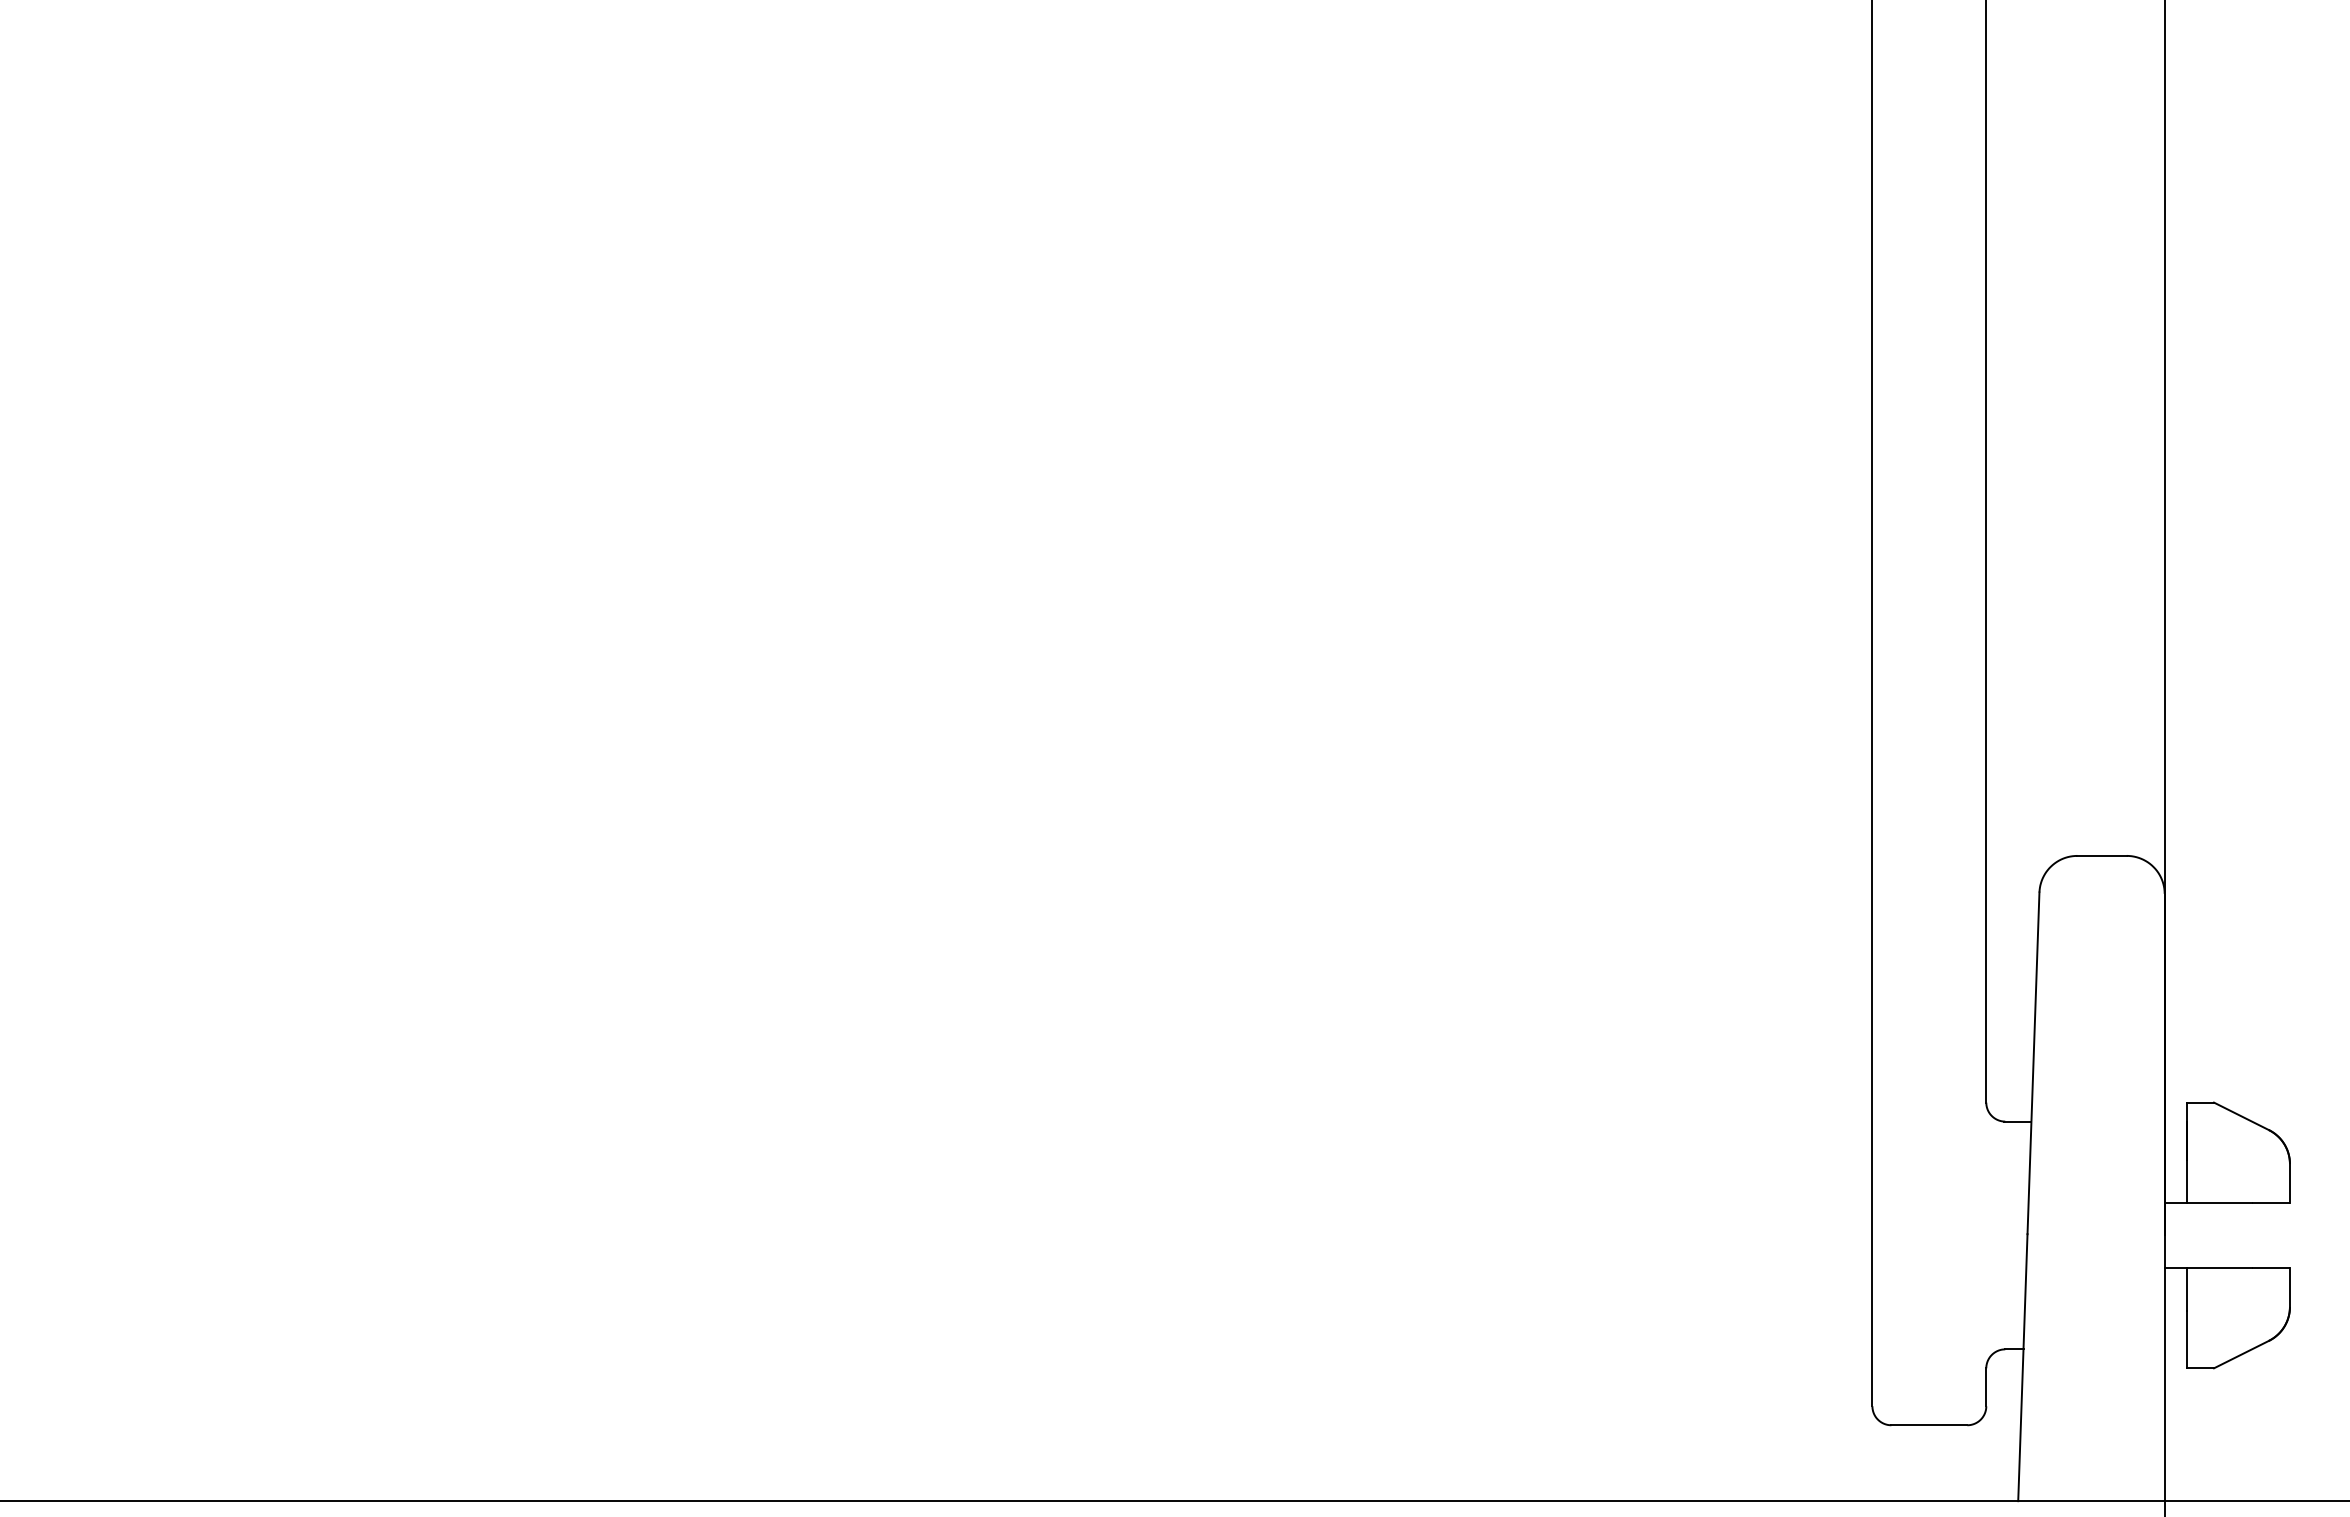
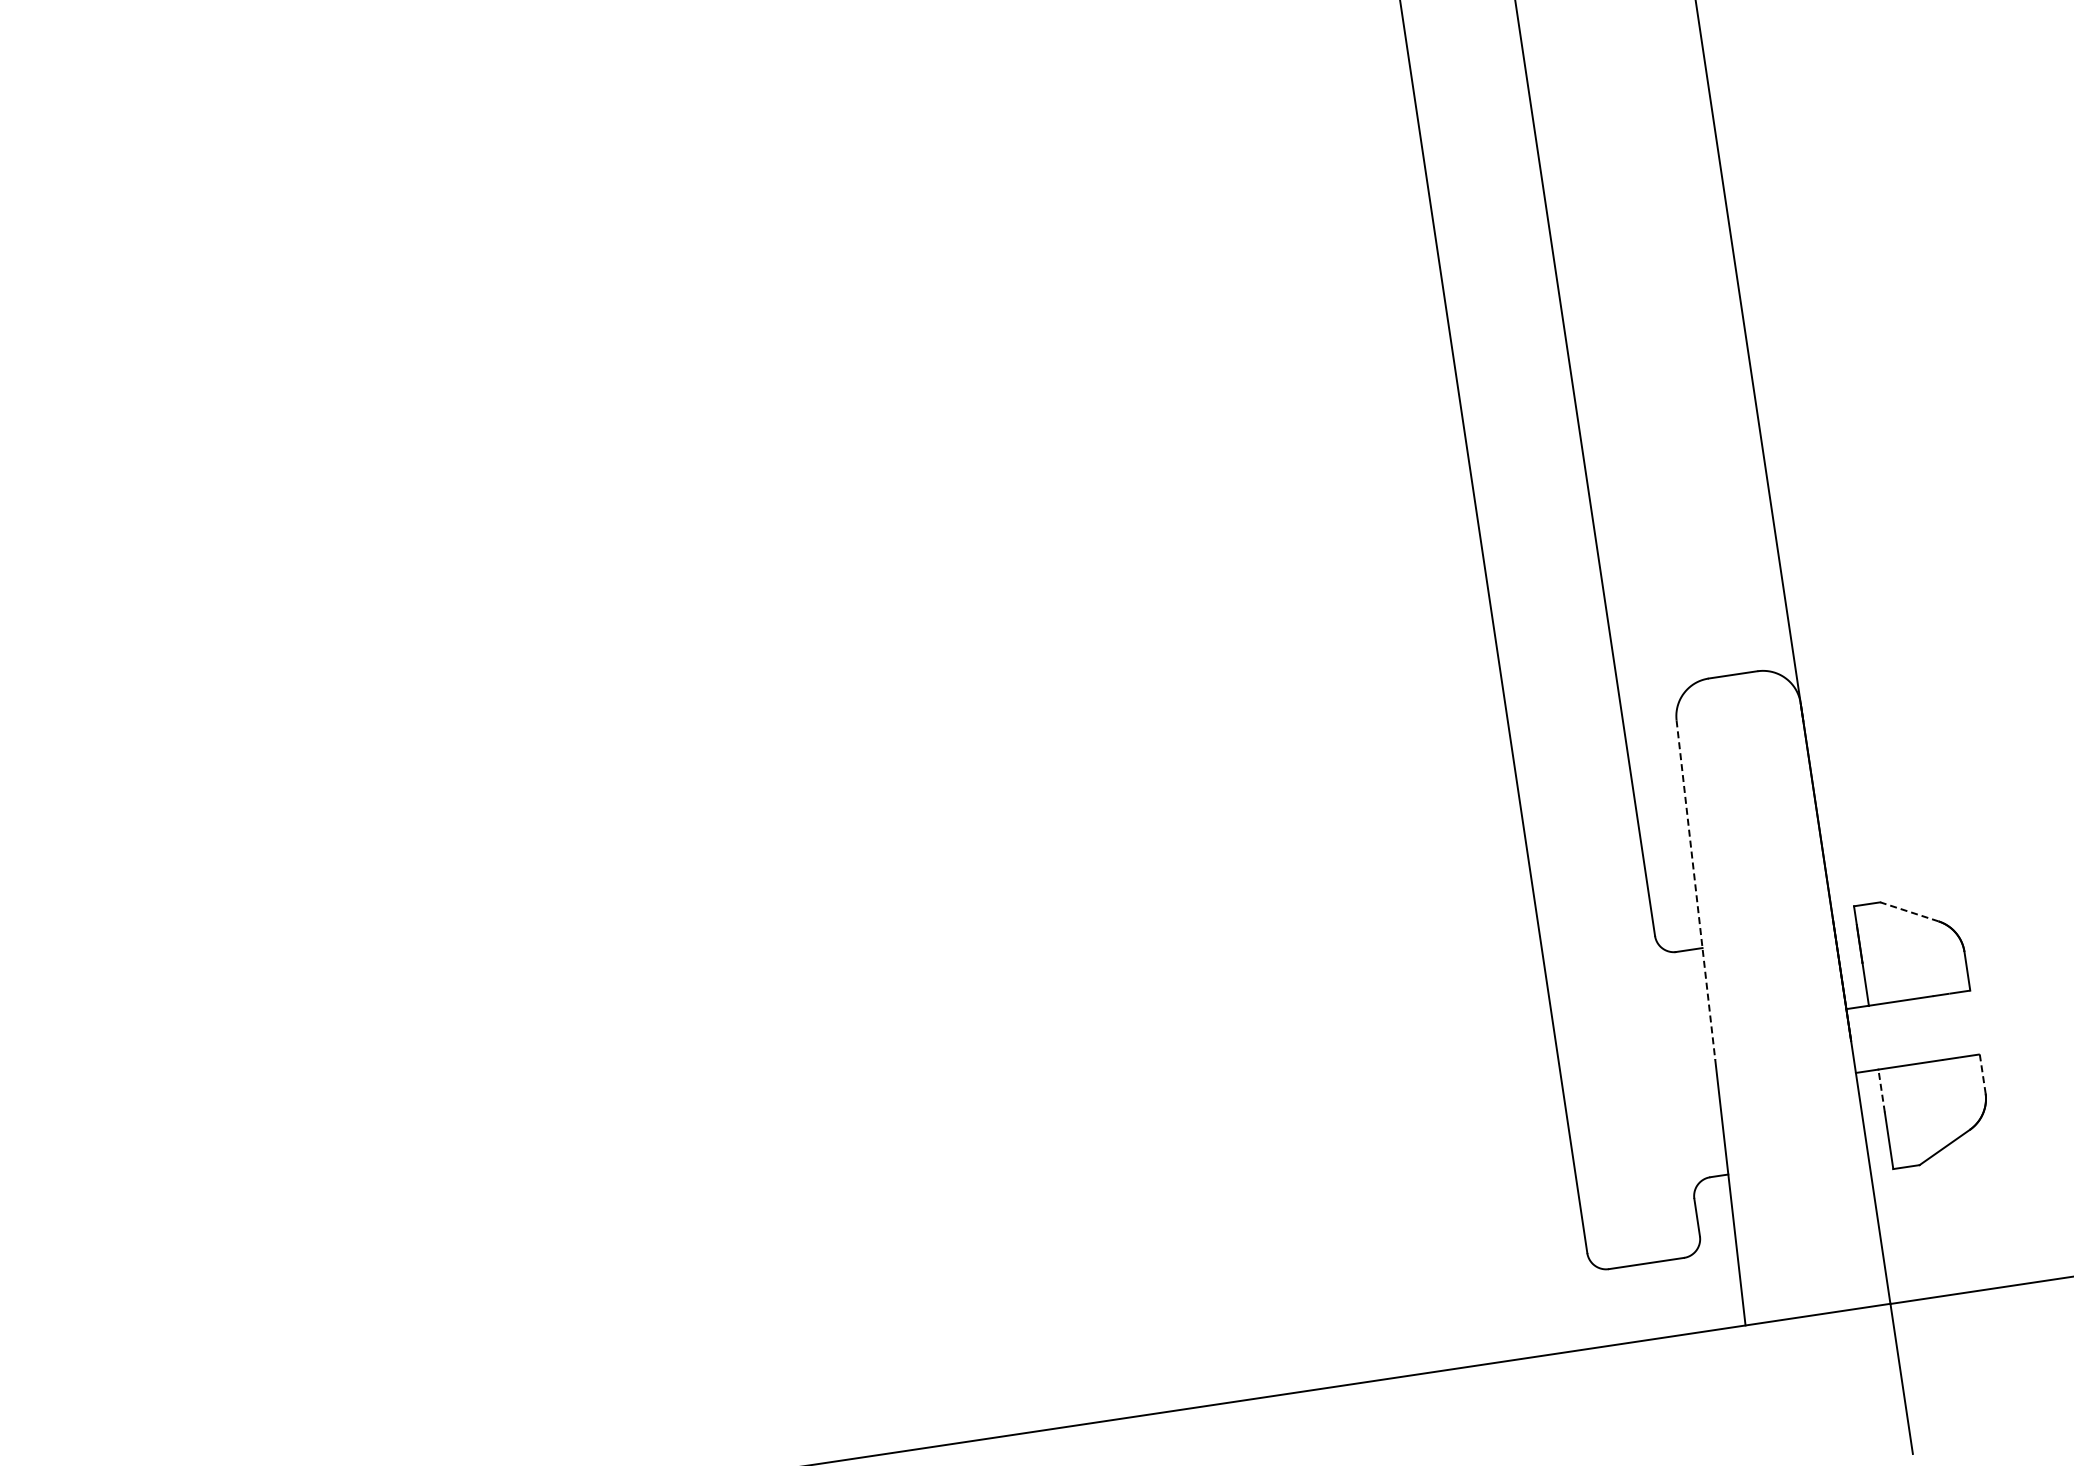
line: (2033, 1063) -> (1695, 890), solid -> dashed
line: (2241, 1116) -> (1909, 912), solid -> dashed
line: (2289, 1287) -> (1982, 1074), solid -> dashed
line: (2187, 1289) -> (1881, 1091), solid -> dashed

